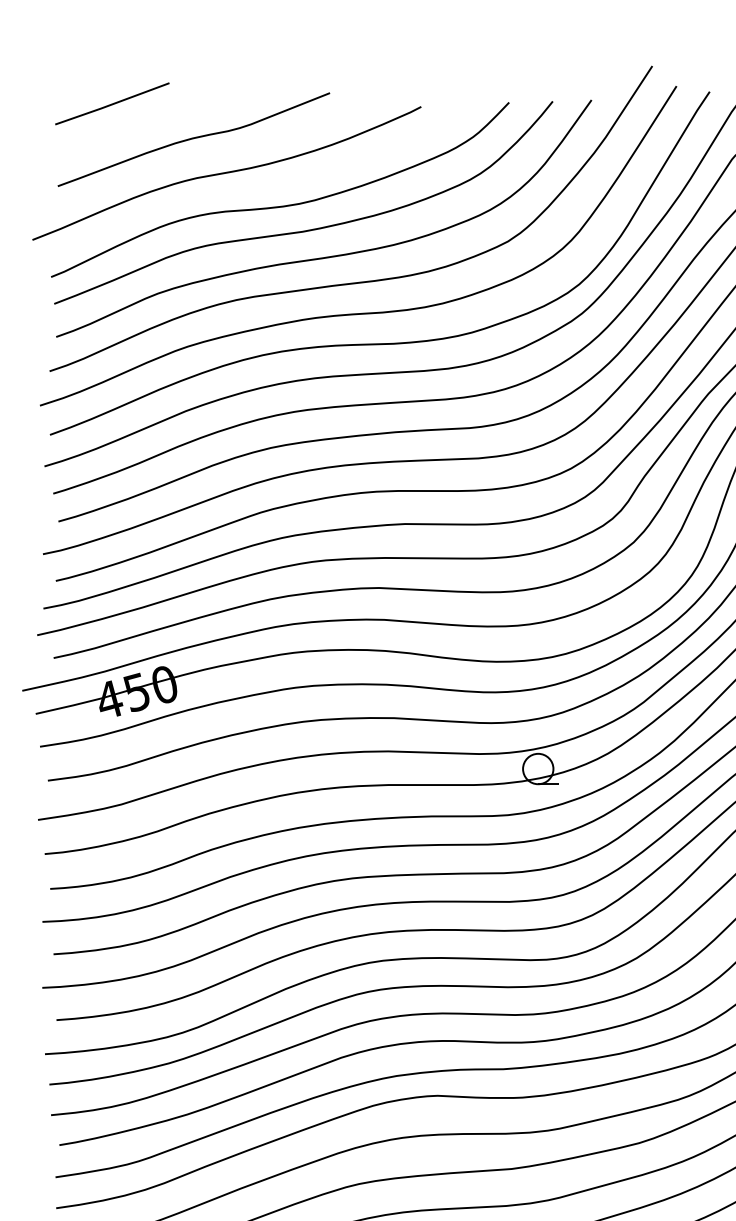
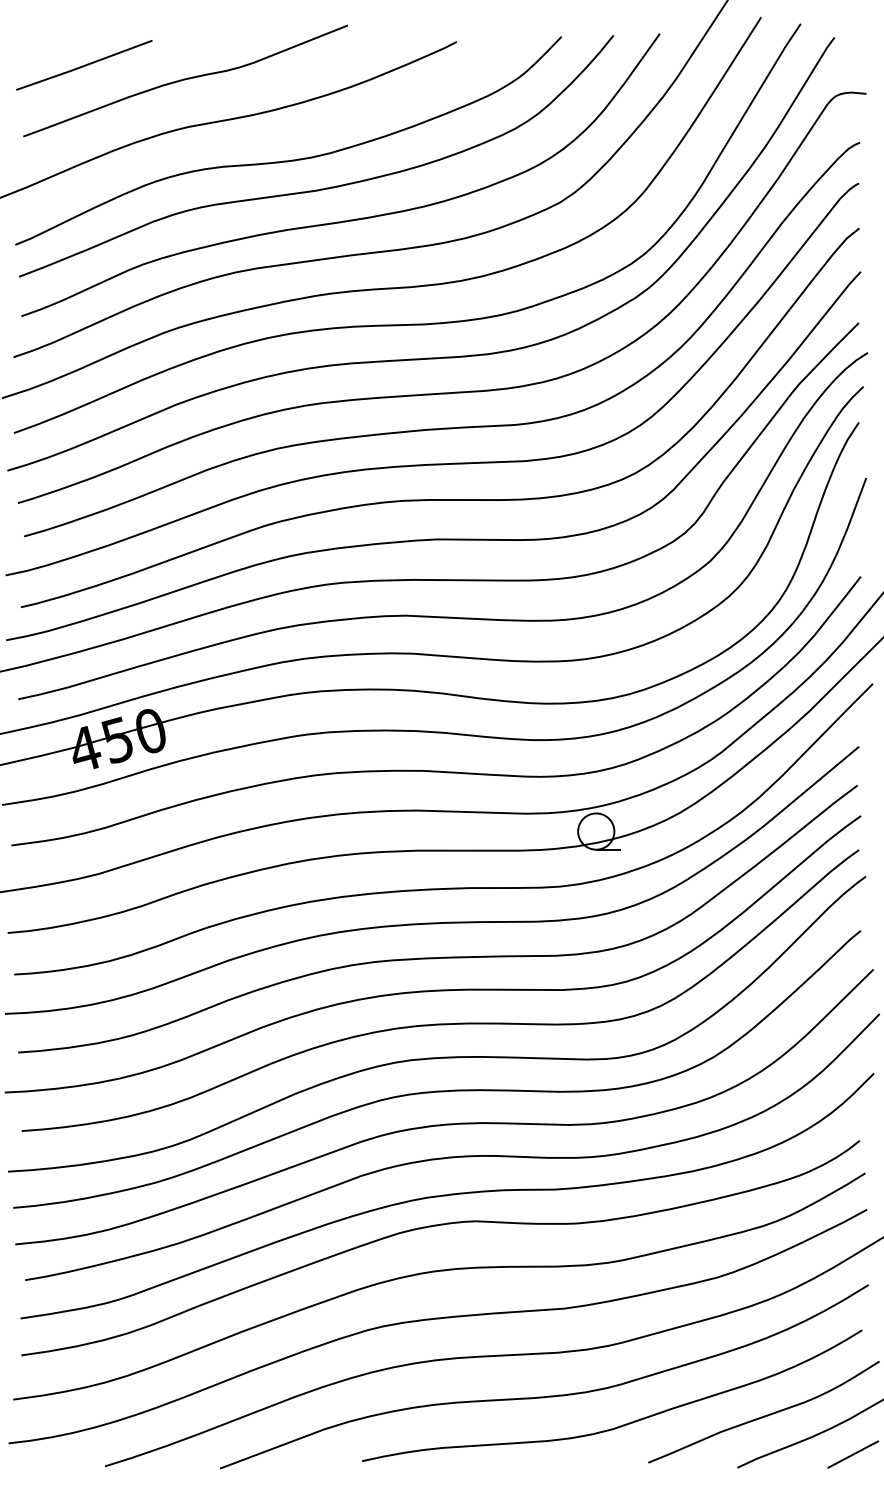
line: (112, 104) -> (84, 65), moved

